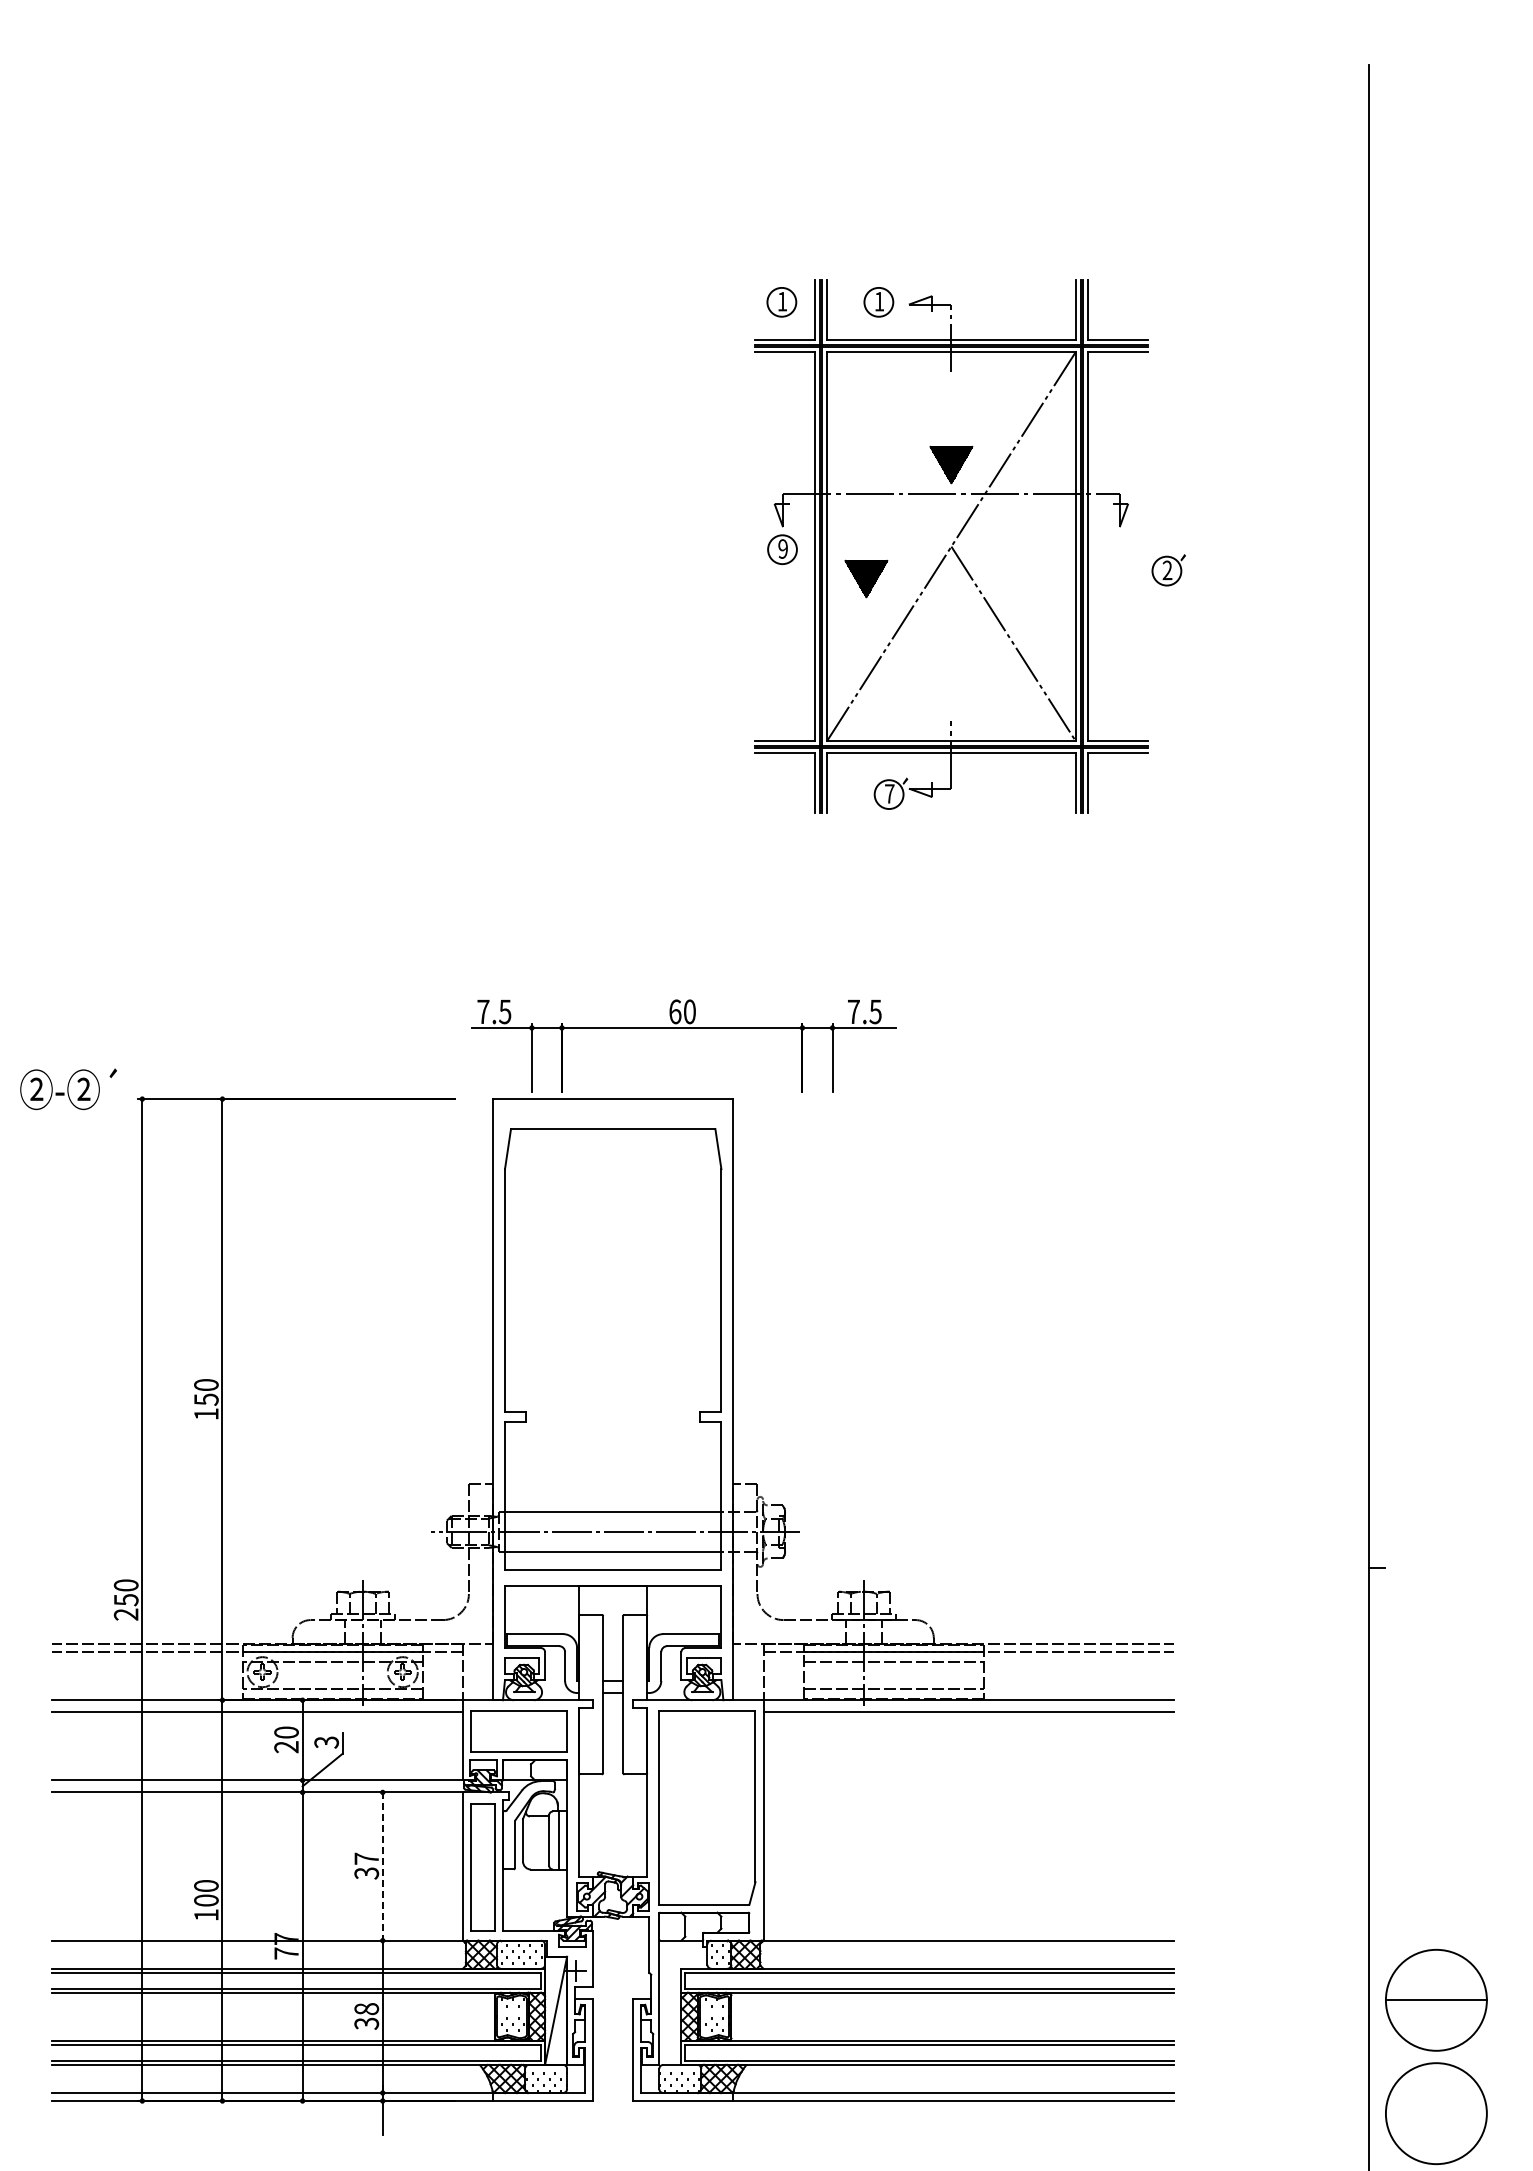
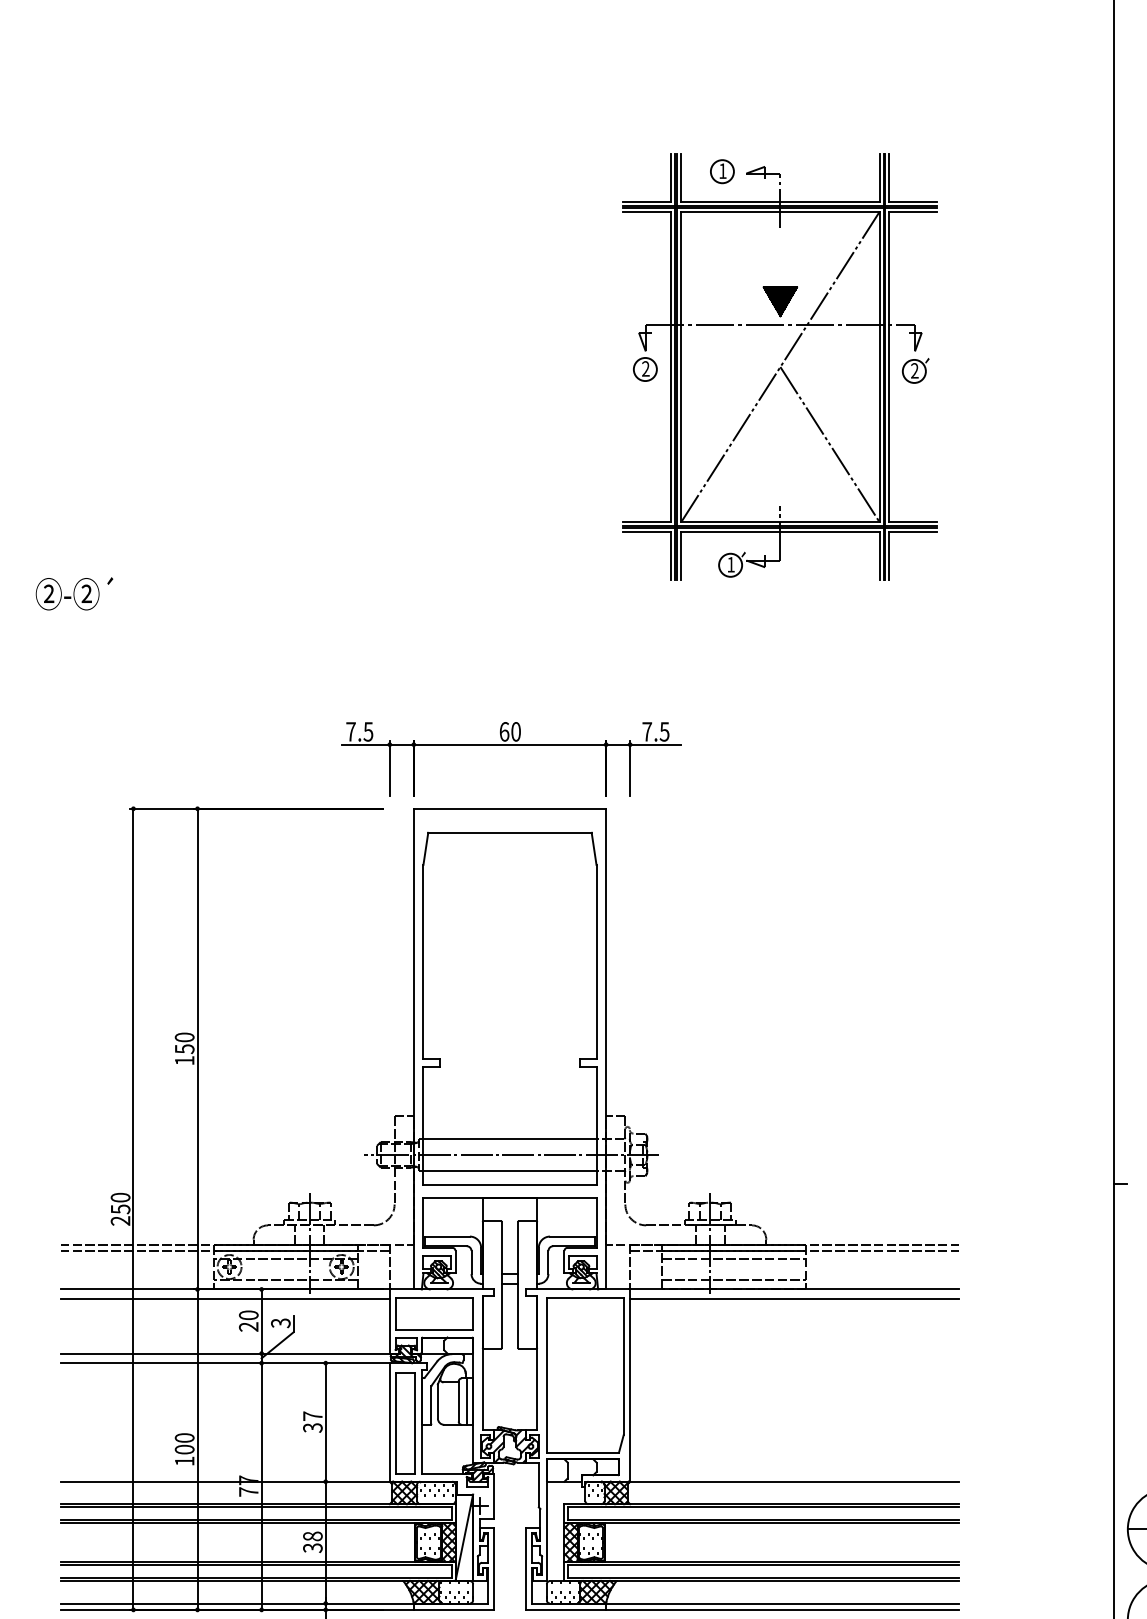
part: (781, 302) -> (644, 171), removed
text: (782, 548) -> (645, 368), 9 -> 2
part: (1168, 570) -> (915, 370), moved
part: (866, 578) -> (712, 392), removed
text: (889, 793) -> (730, 564), 7 -> 1
part: (683, 1028) -> (511, 745), moved
text: (68, 1089) -> (74, 594), moved
line: (382, 1867) -> (325, 1423), dashed -> solid

